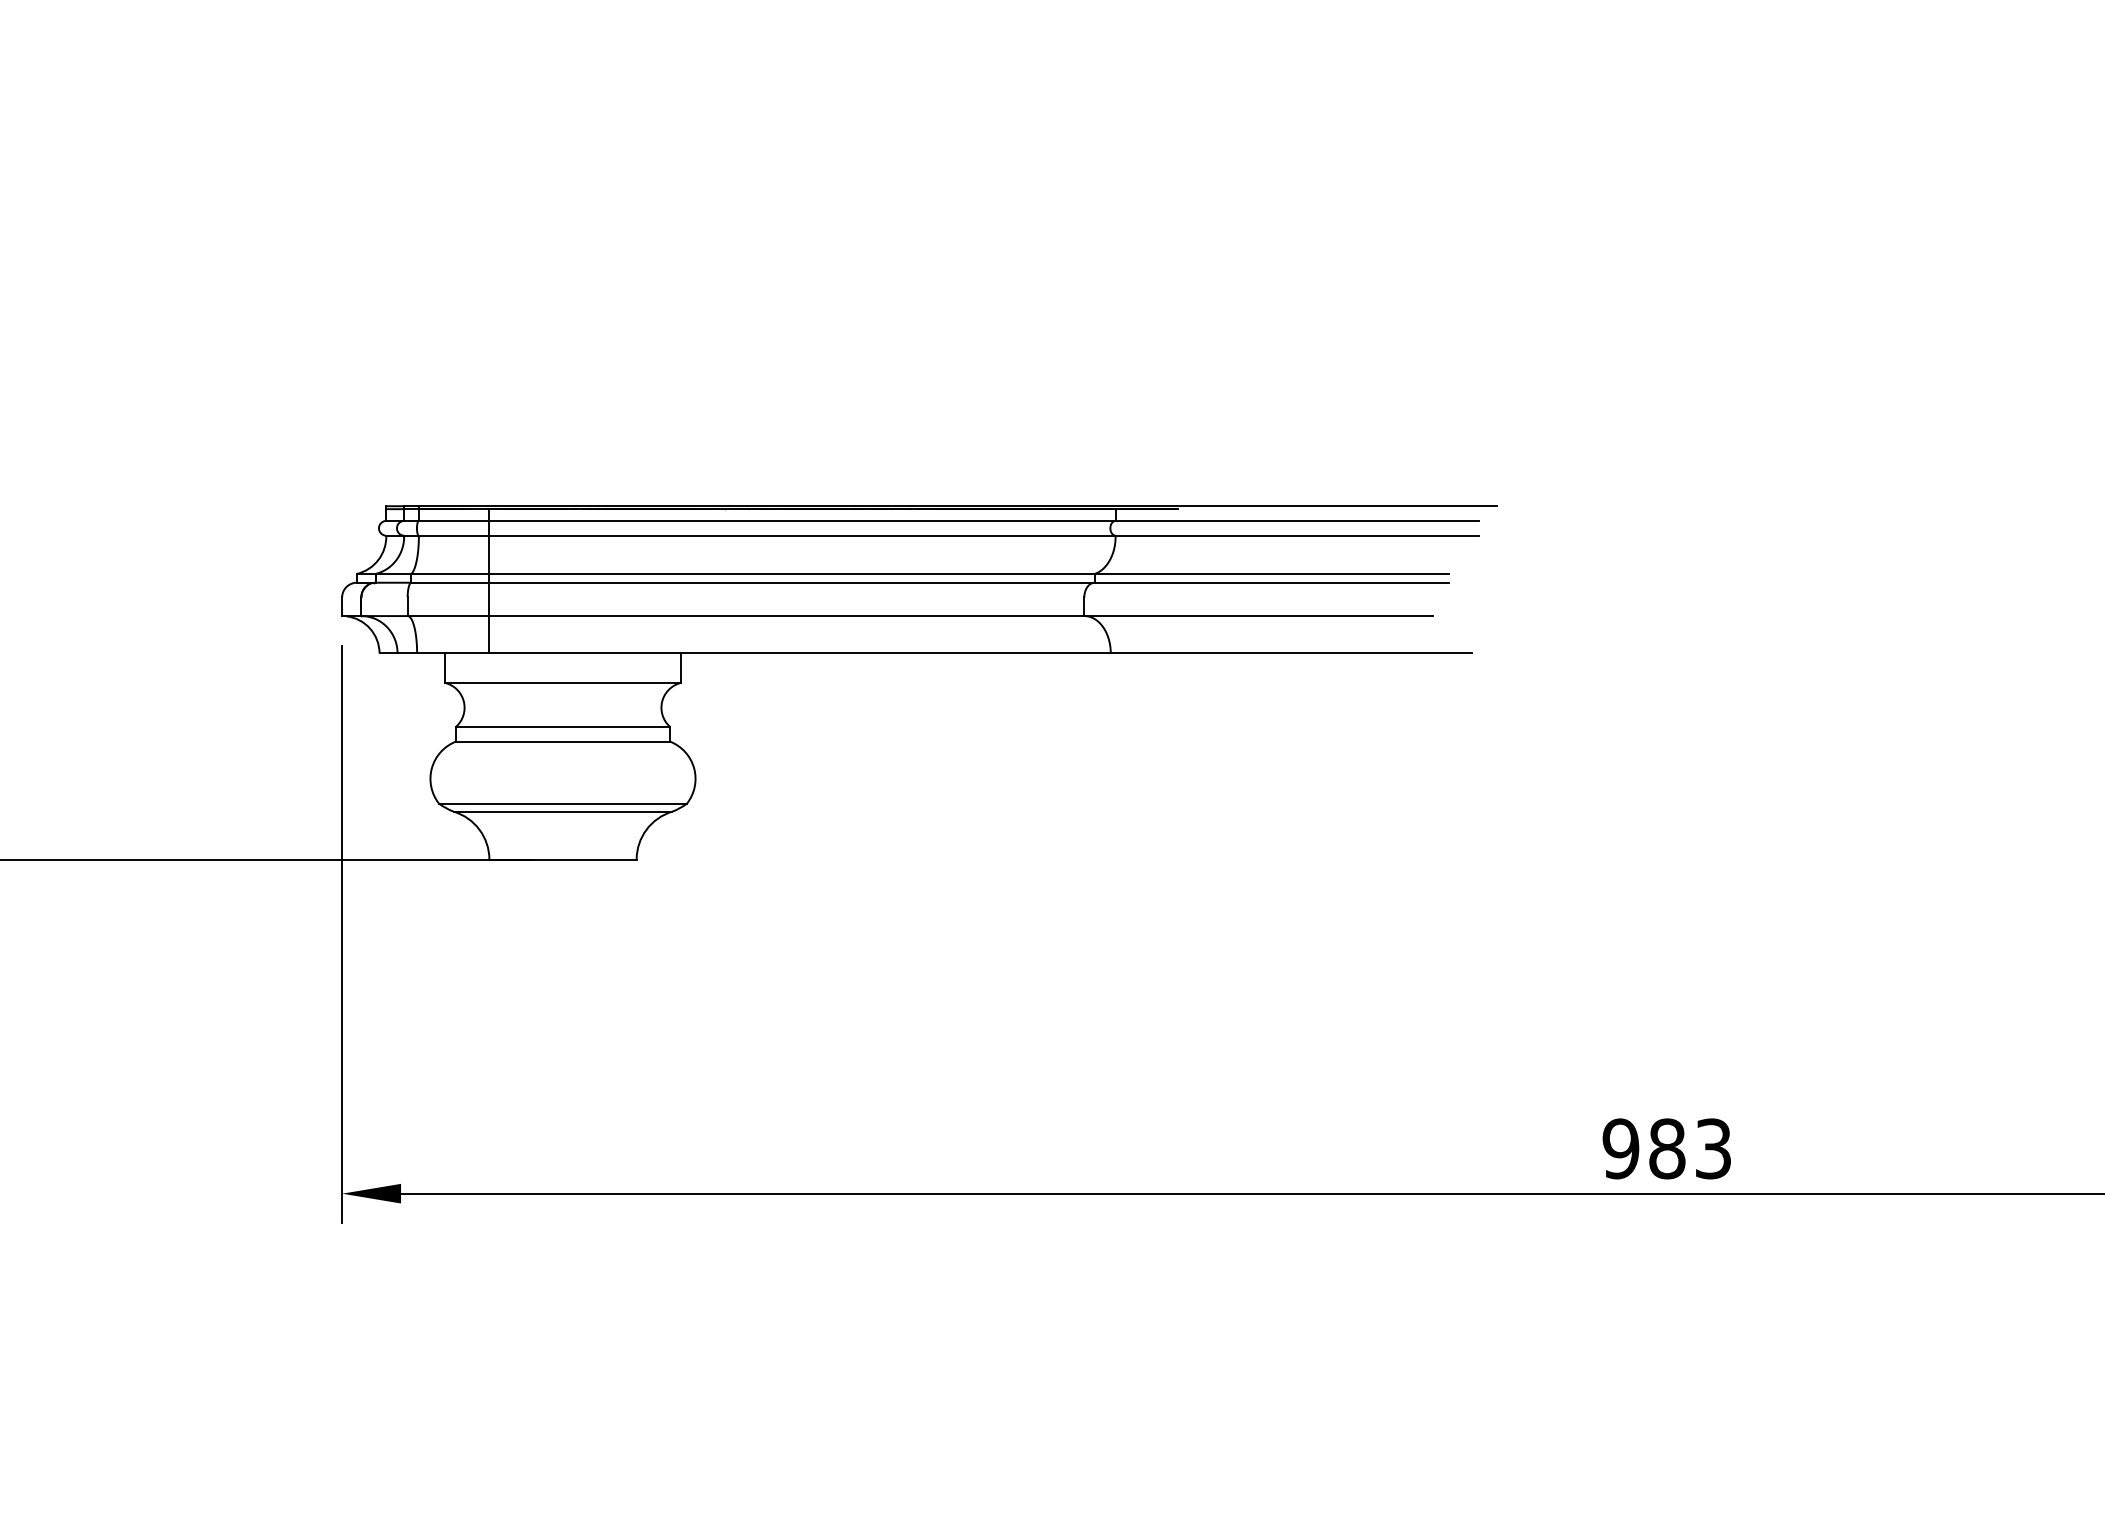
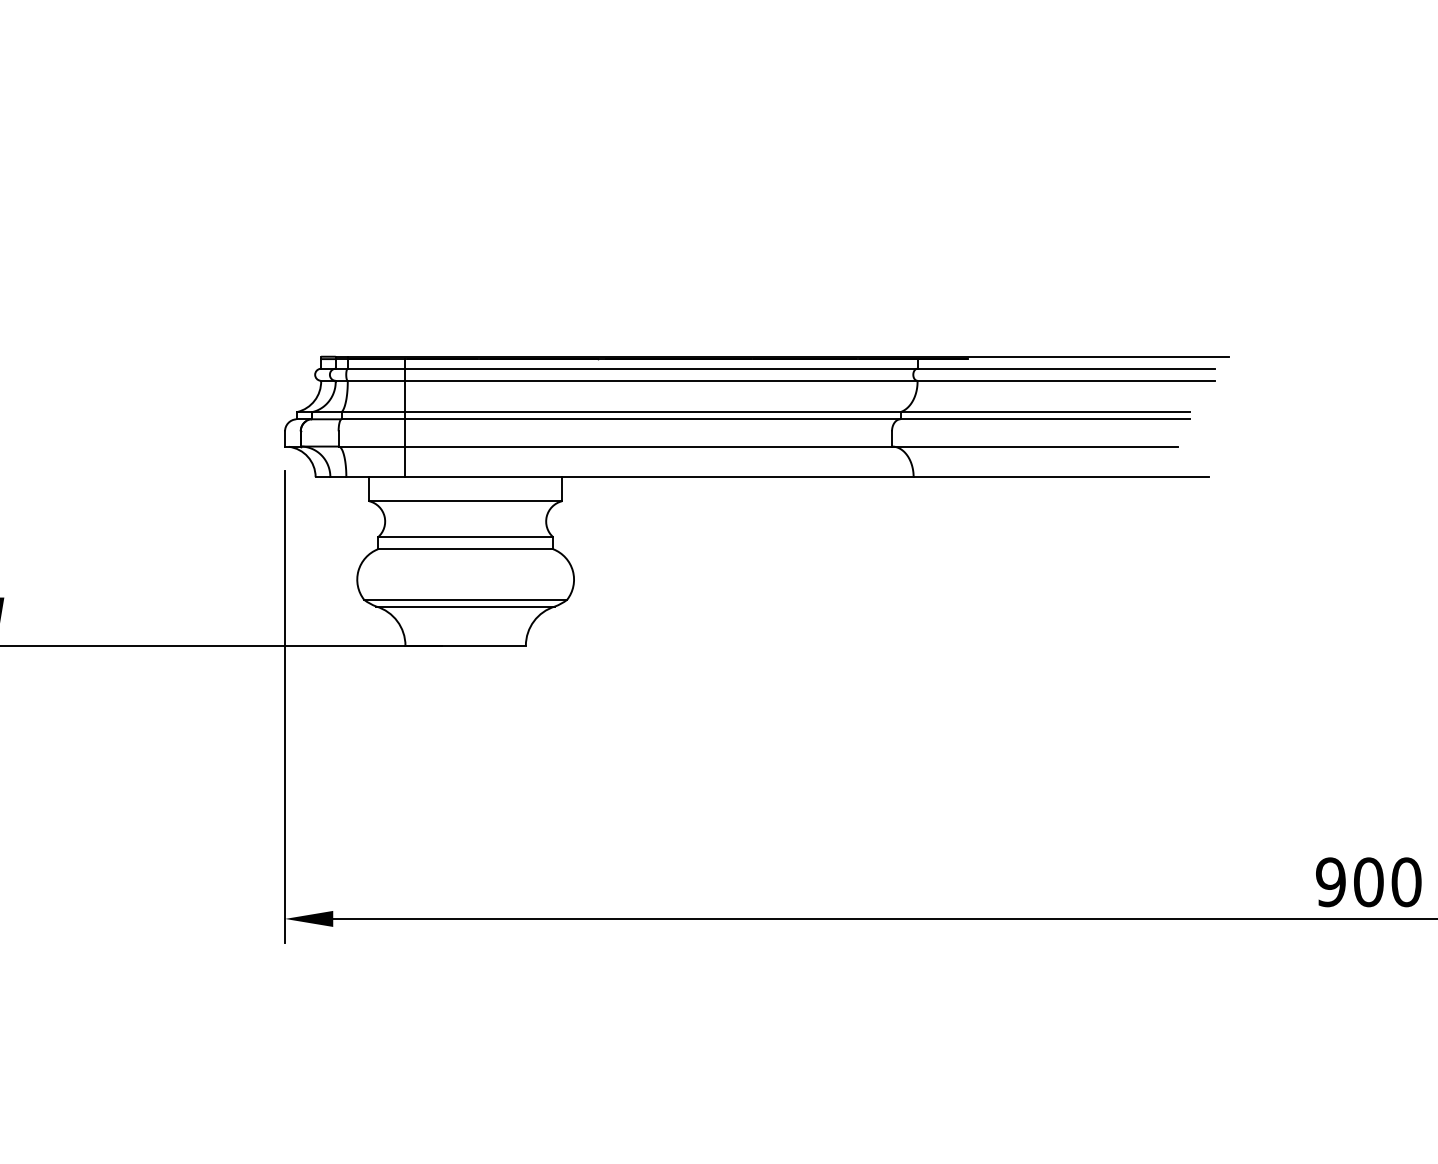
text: (1690, 1148) -> (1387, 881), 983 -> 900

